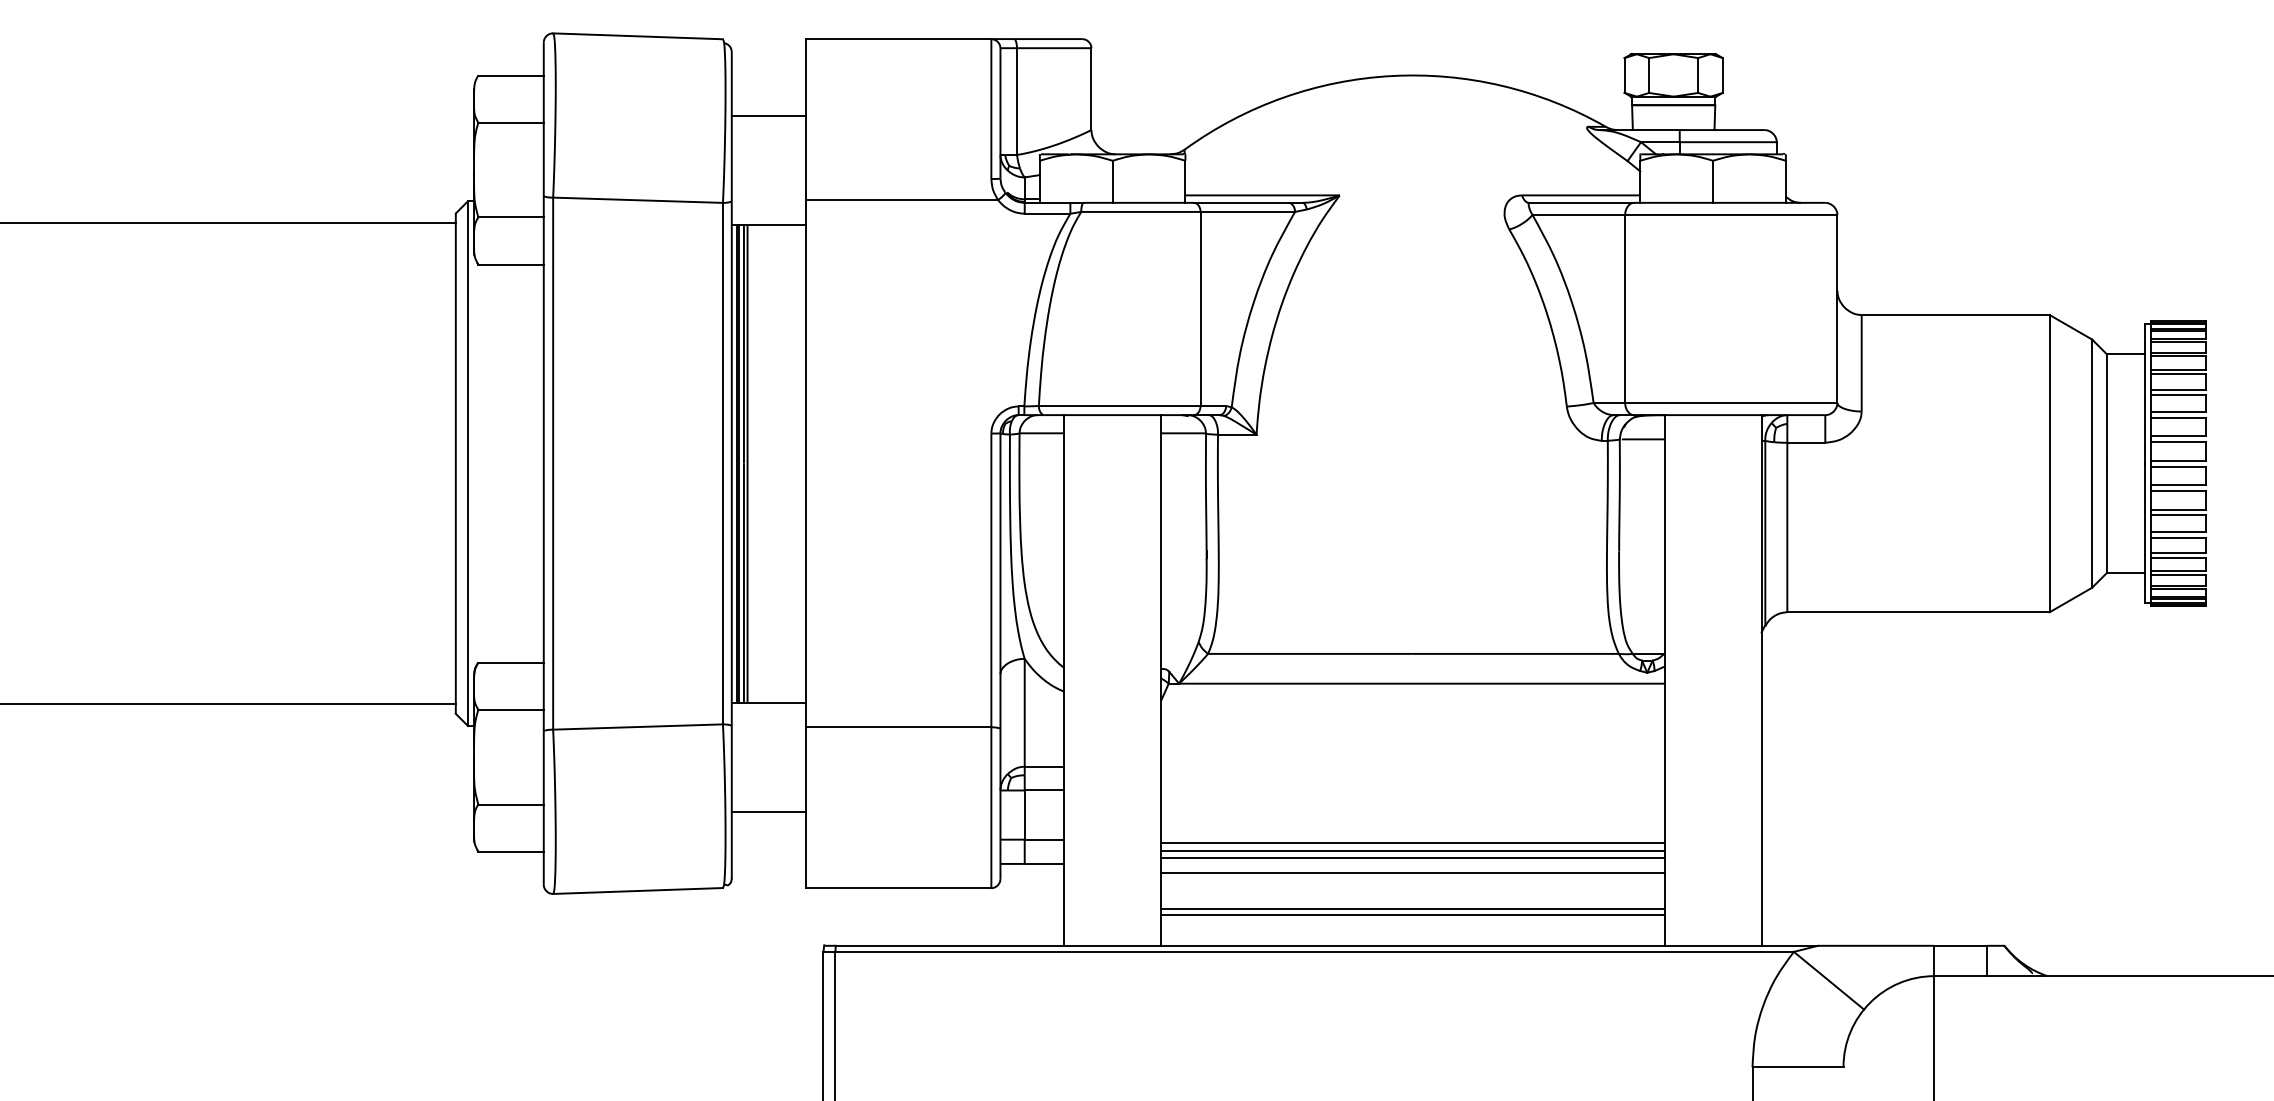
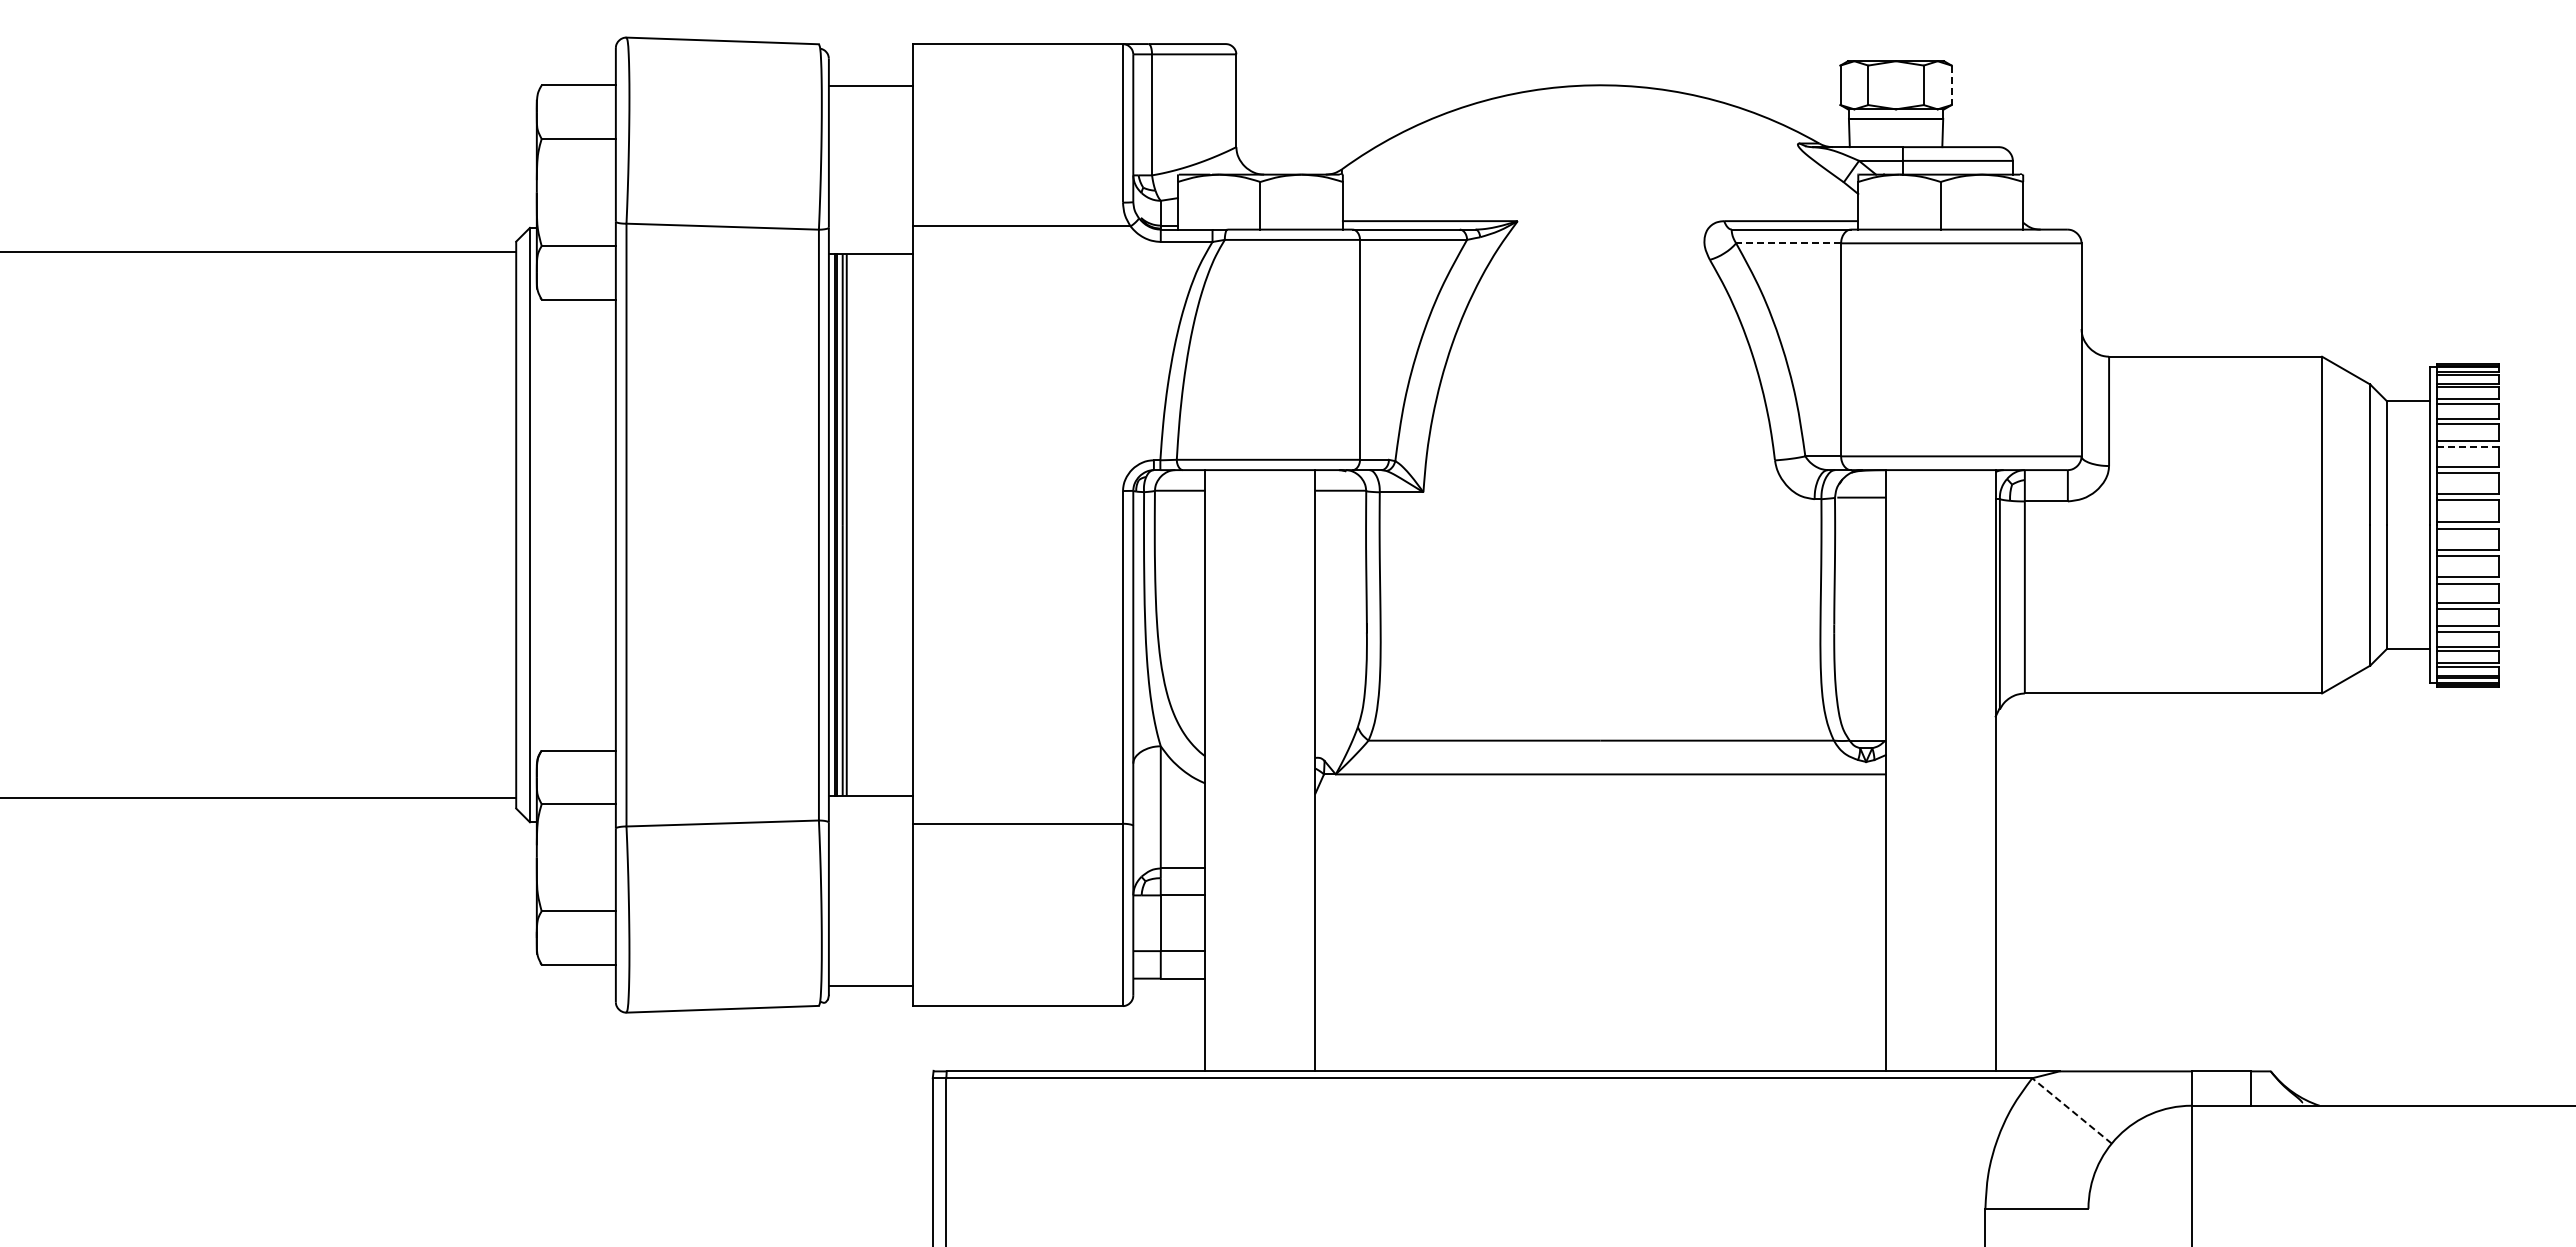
line: (1722, 75) -> (1951, 85), solid -> dashed
line: (768, 115) -> (870, 85), moved
line: (1578, 215) -> (1788, 243), solid -> dashed
line: (2178, 395) -> (2467, 447), solid -> dashed
line: (768, 811) -> (870, 985), moved
line: (1412, 842) -> (1600, 954), removed
line: (1412, 850) -> (1600, 963), removed
line: (1412, 858) -> (1600, 972), removed
line: (1412, 872) -> (1600, 988), removed
line: (1412, 909) -> (1600, 1030), removed
line: (1412, 915) -> (1600, 1037), removed
line: (1828, 980) -> (2071, 1110), solid -> dashed

